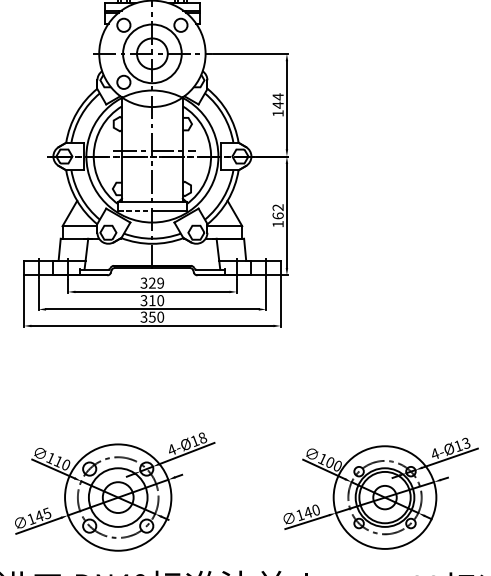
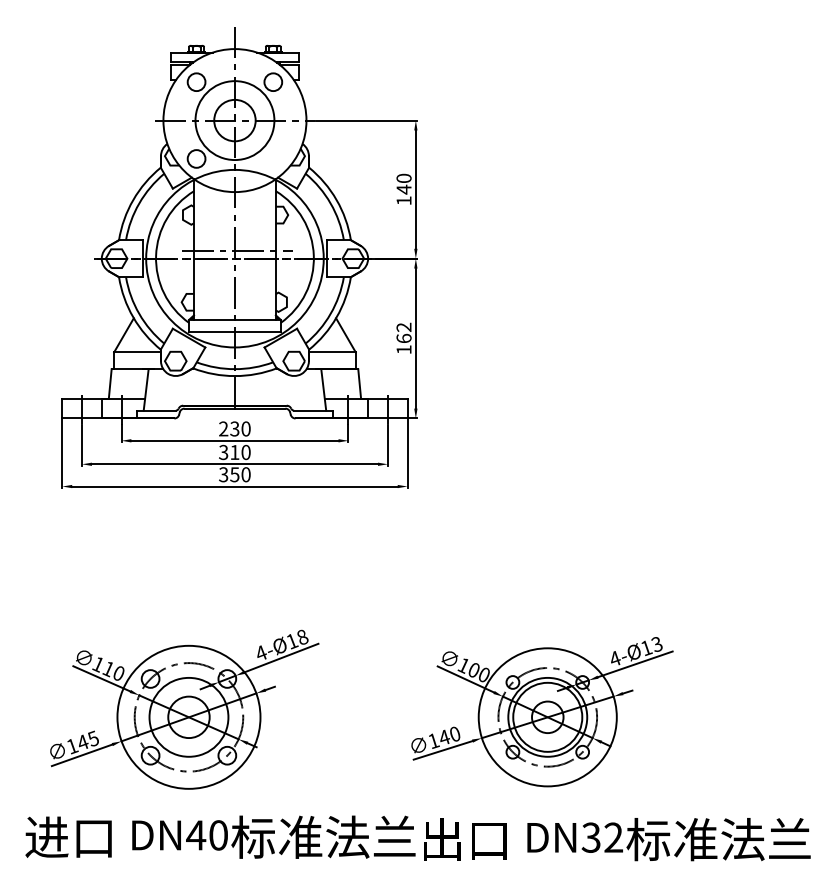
text: (277, 96) -> (403, 178), 144 -> 140
line: (135, 210) -> (212, 331), dashed -> solid
text: (152, 282) -> (234, 428), 329 -> 230

